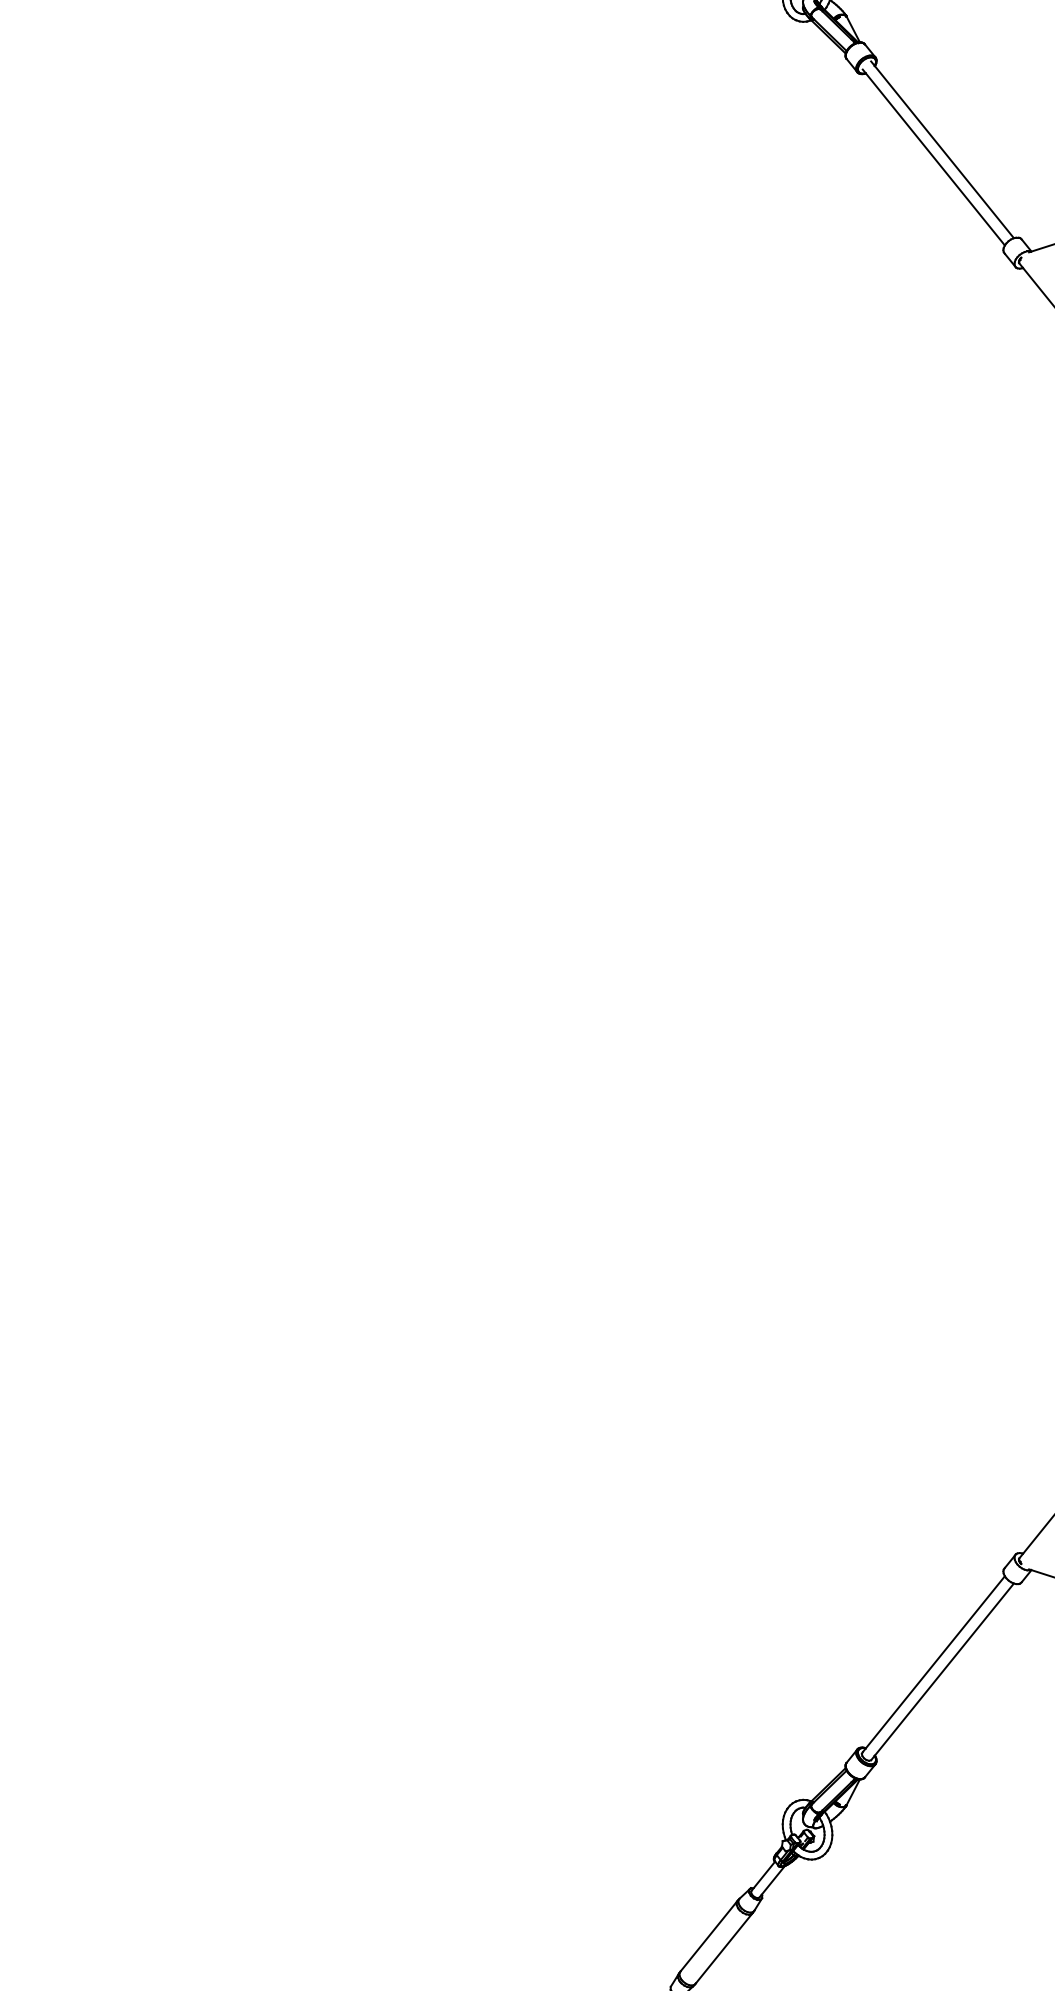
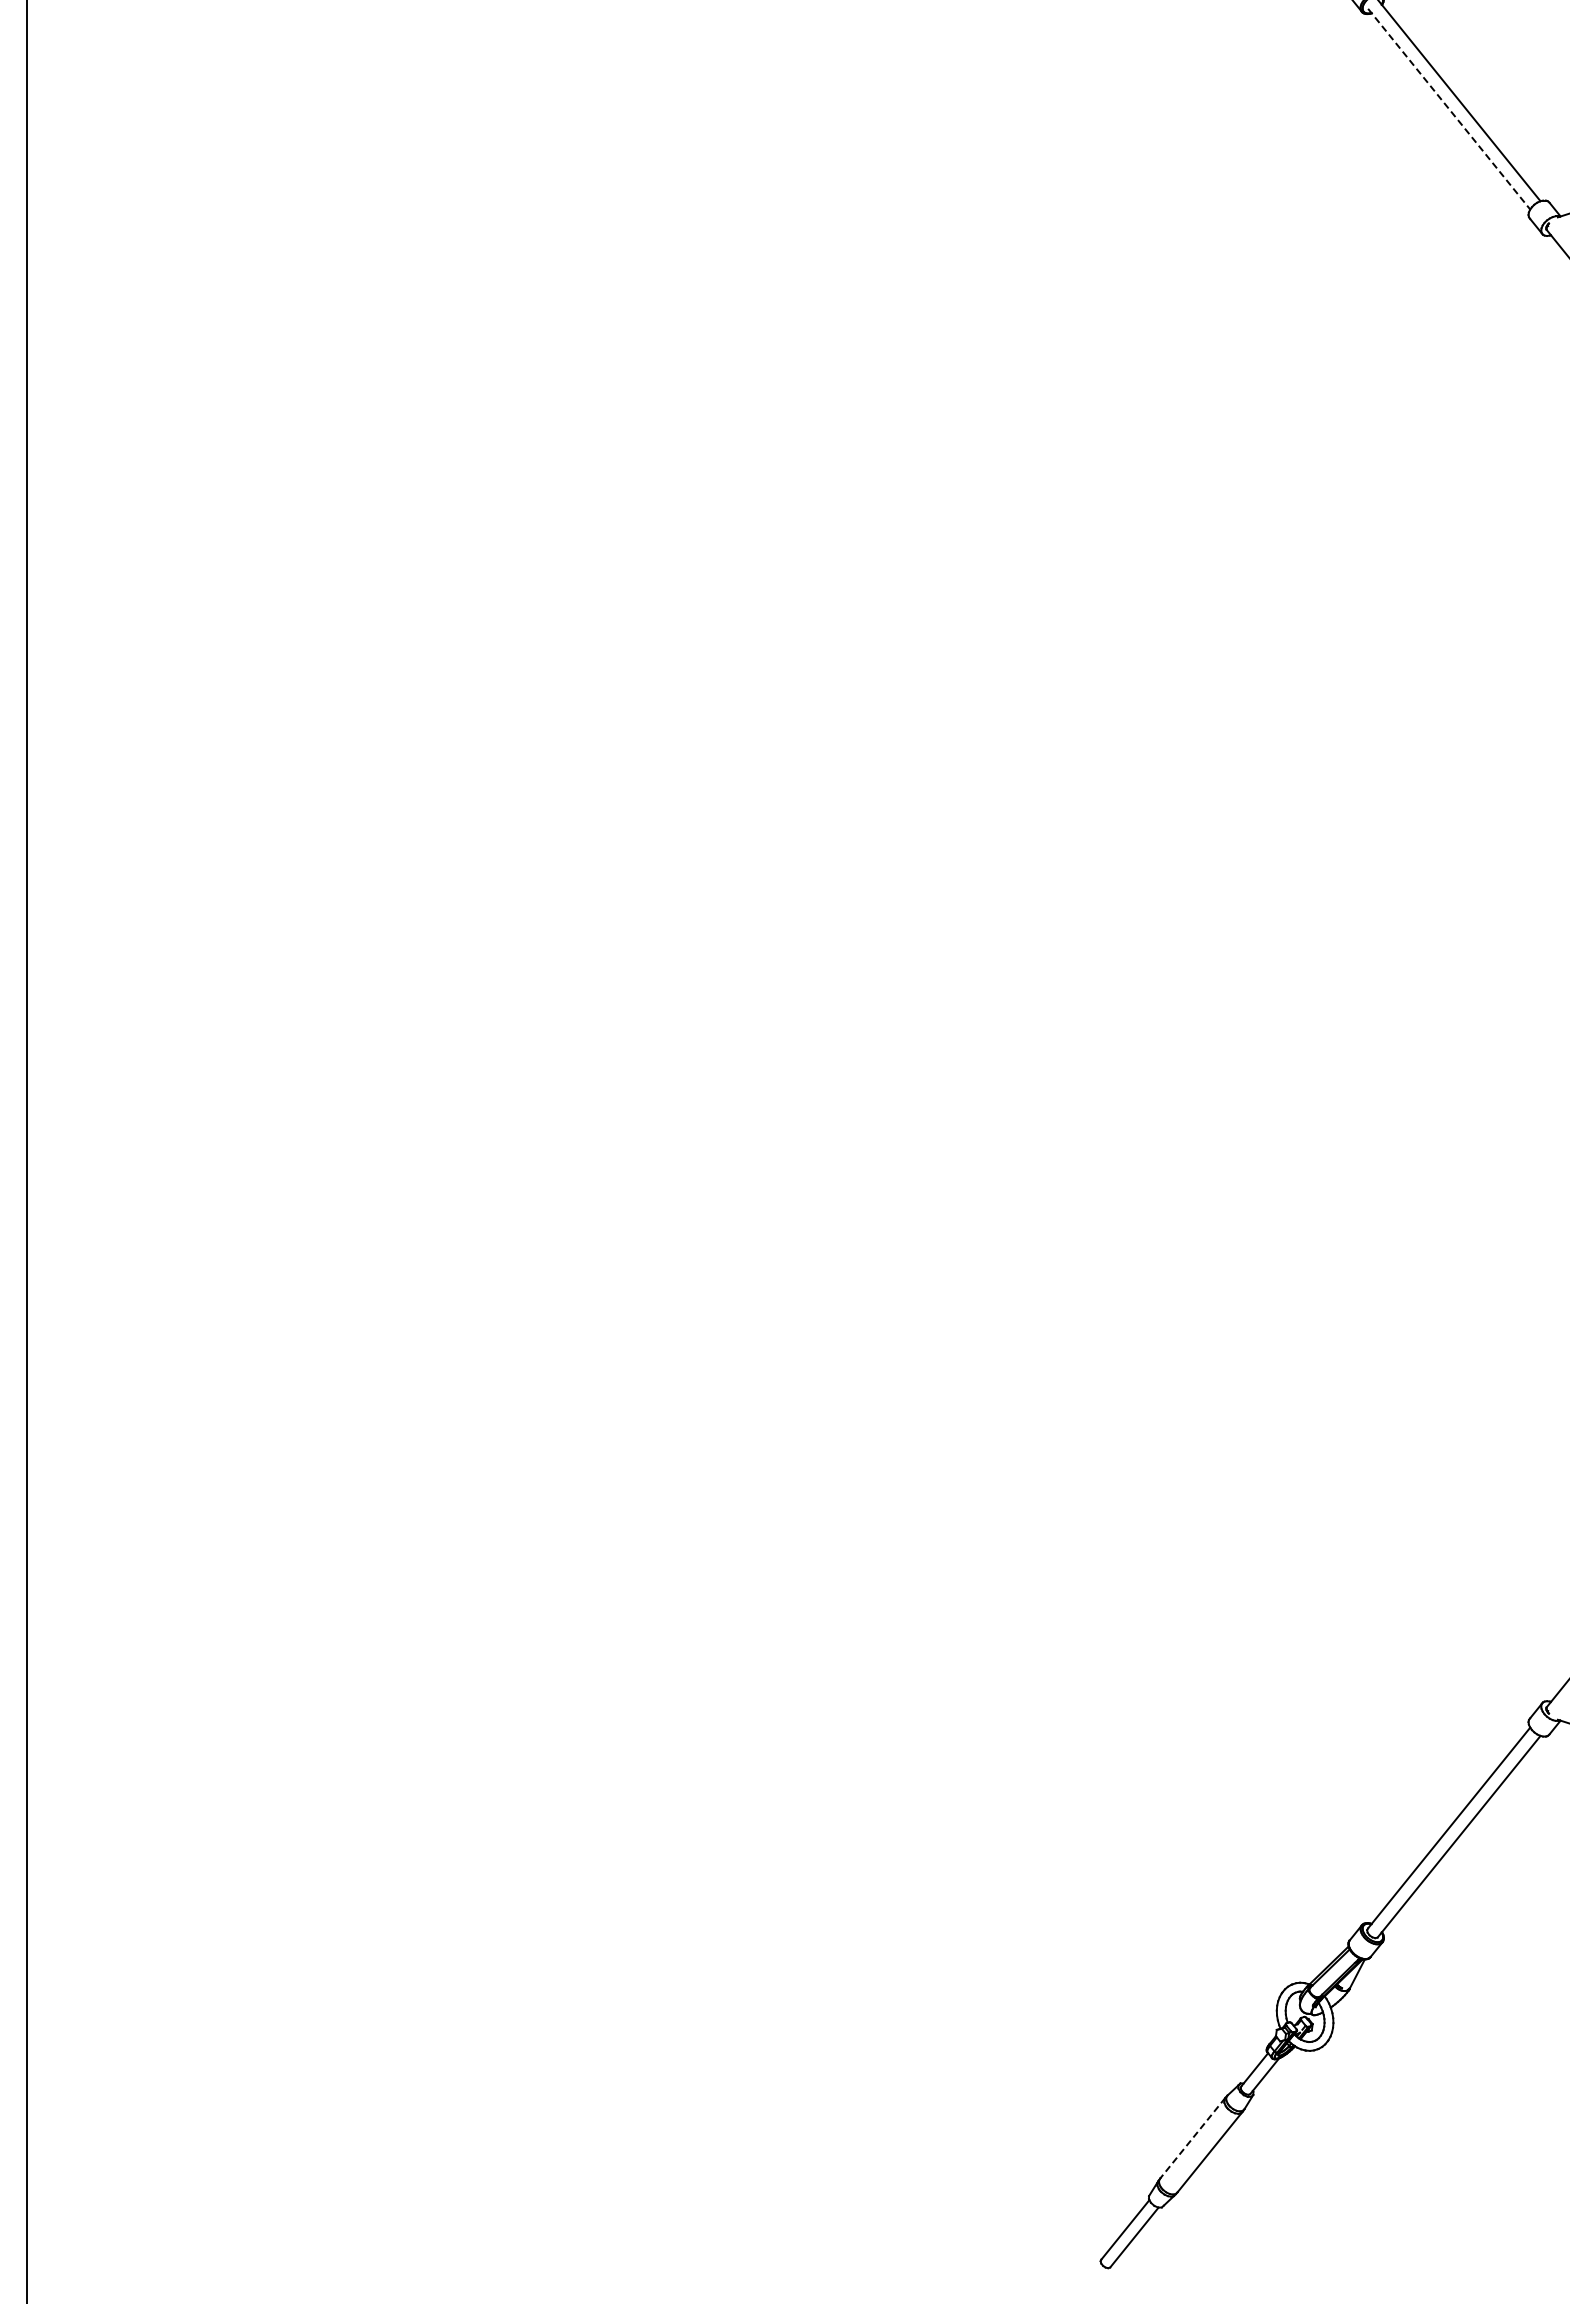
line: (934, 157) -> (1449, 109), solid -> dashed
line: (708, 1936) -> (1192, 2138), solid -> dashed

